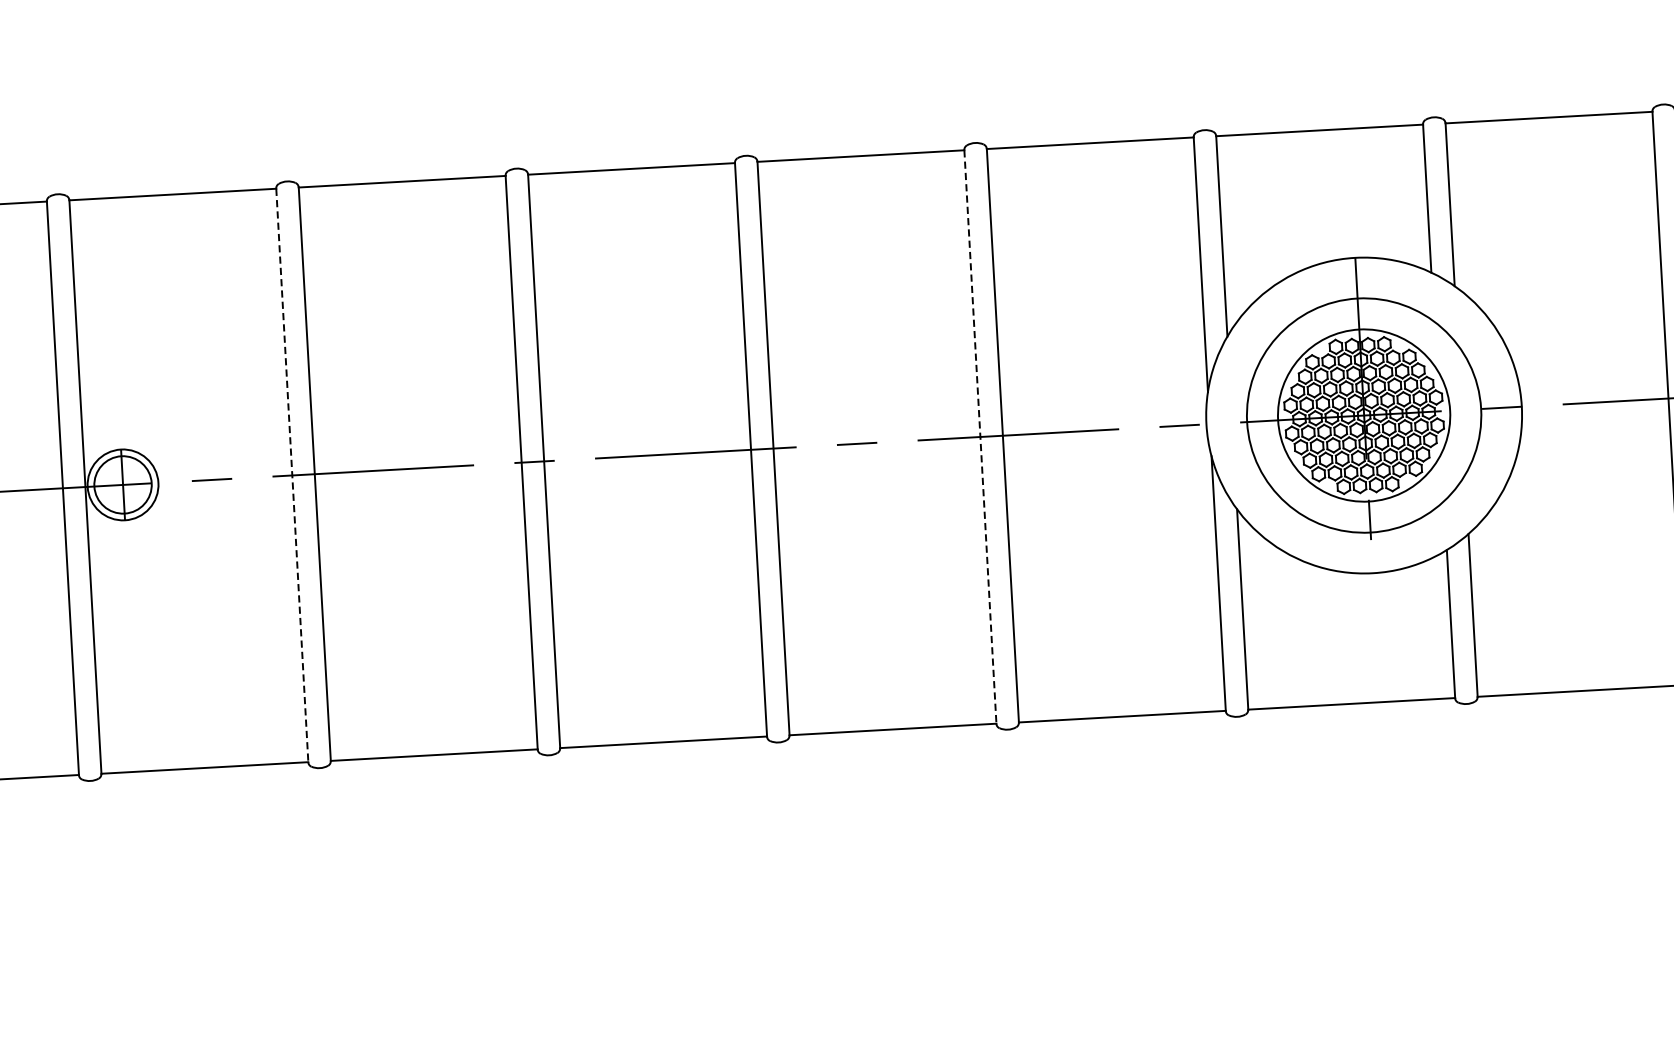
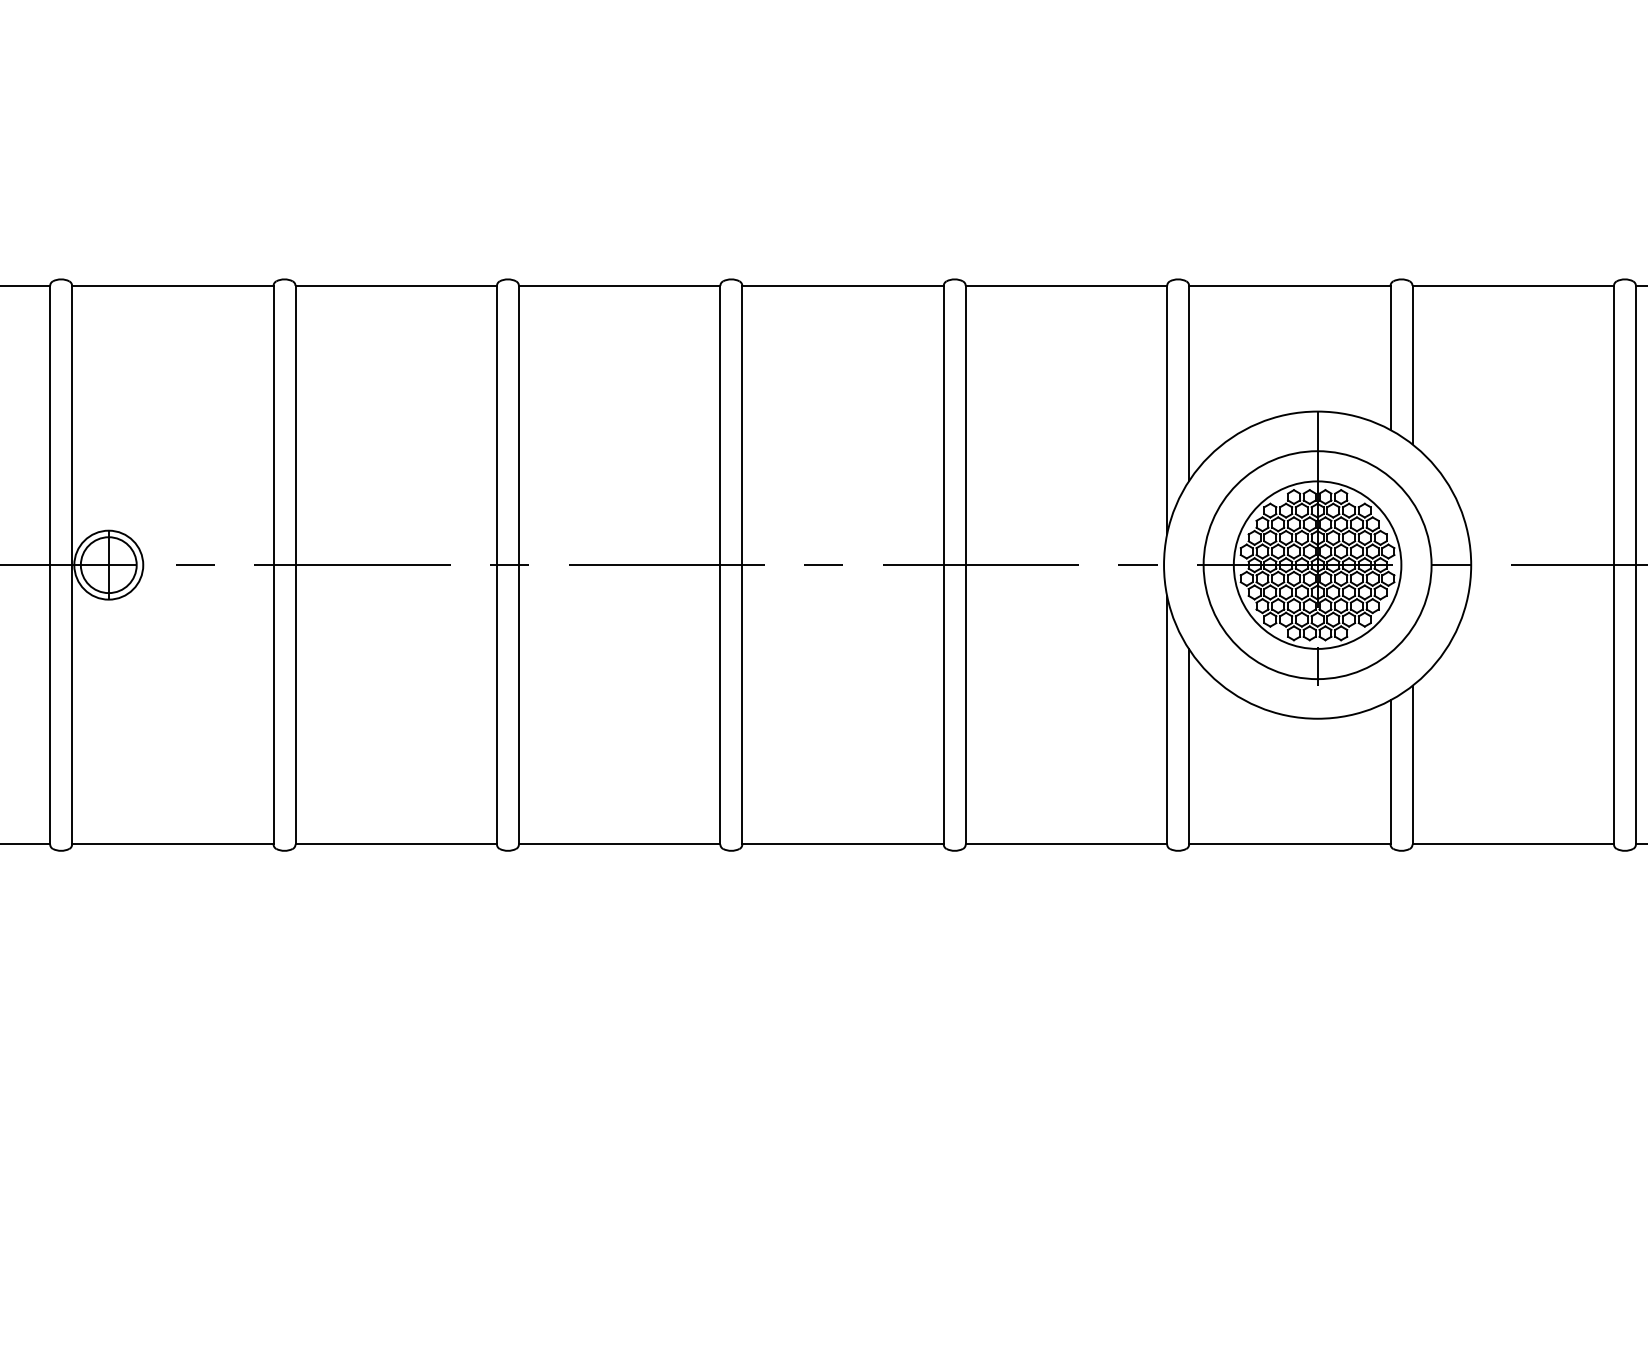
line: (980, 437) -> (943, 565), dashed -> solid
line: (292, 475) -> (273, 565), dashed -> solid

